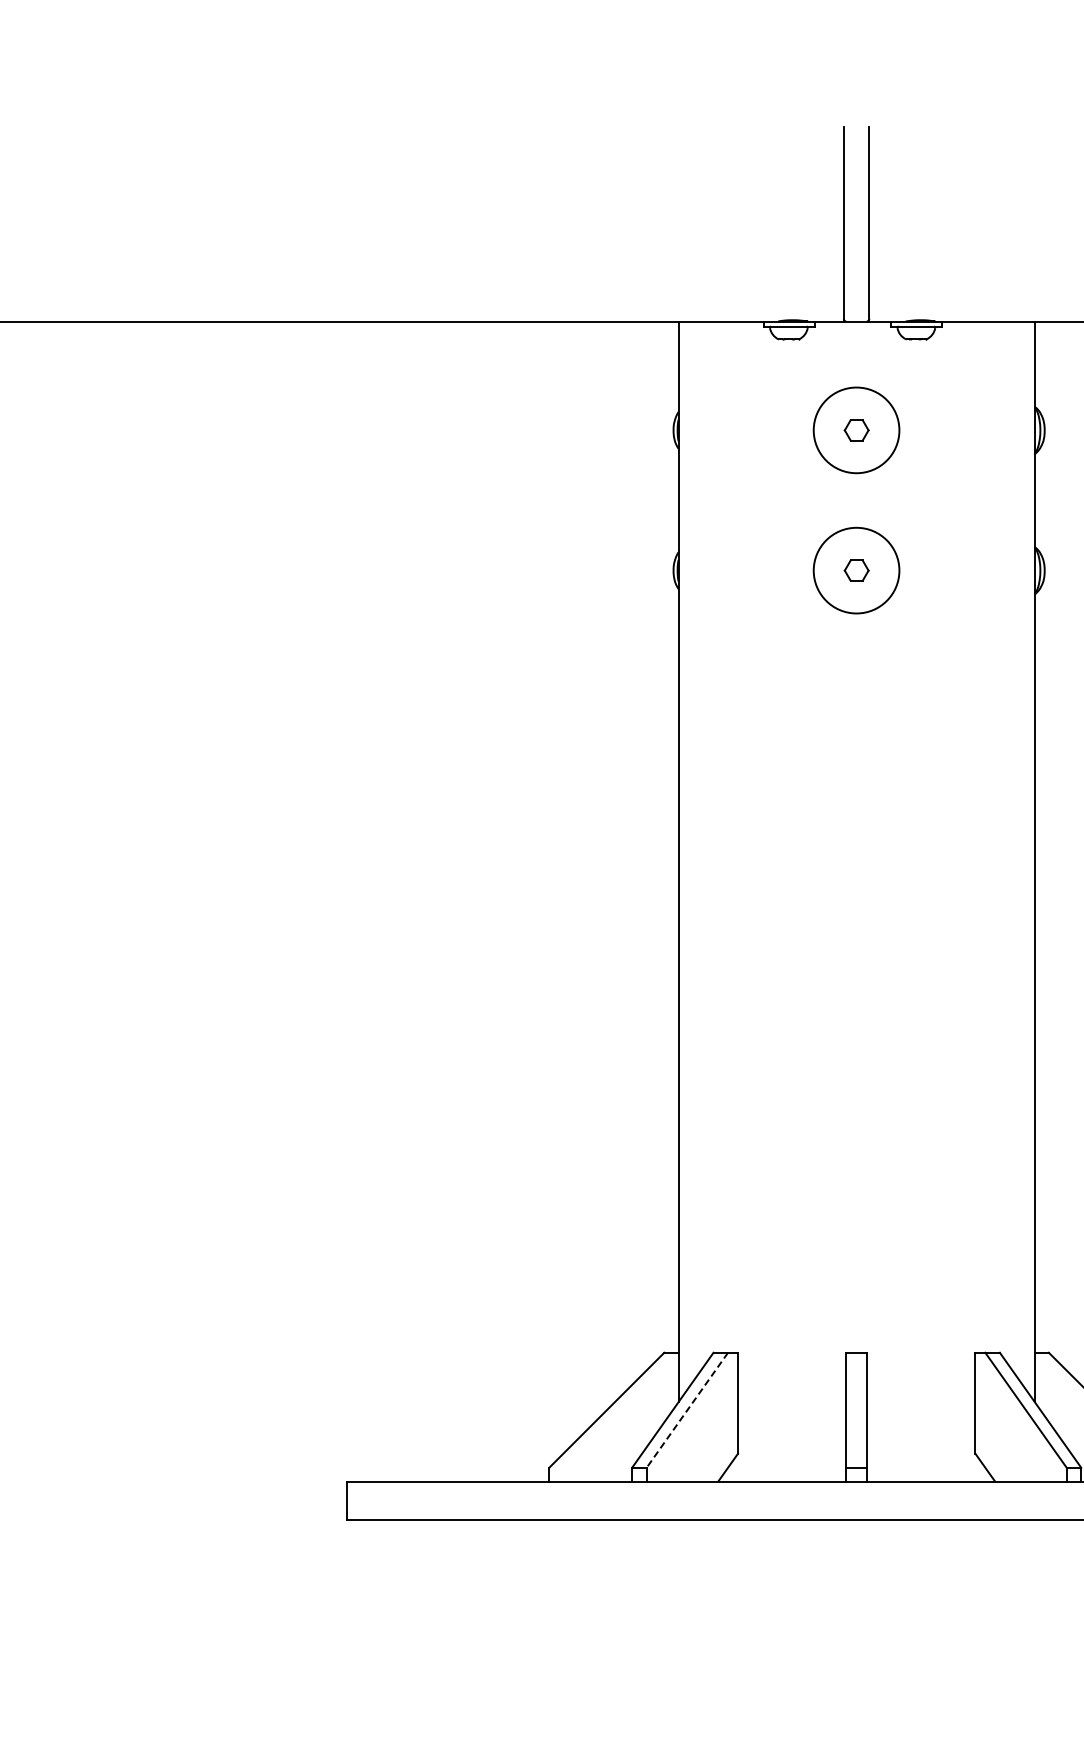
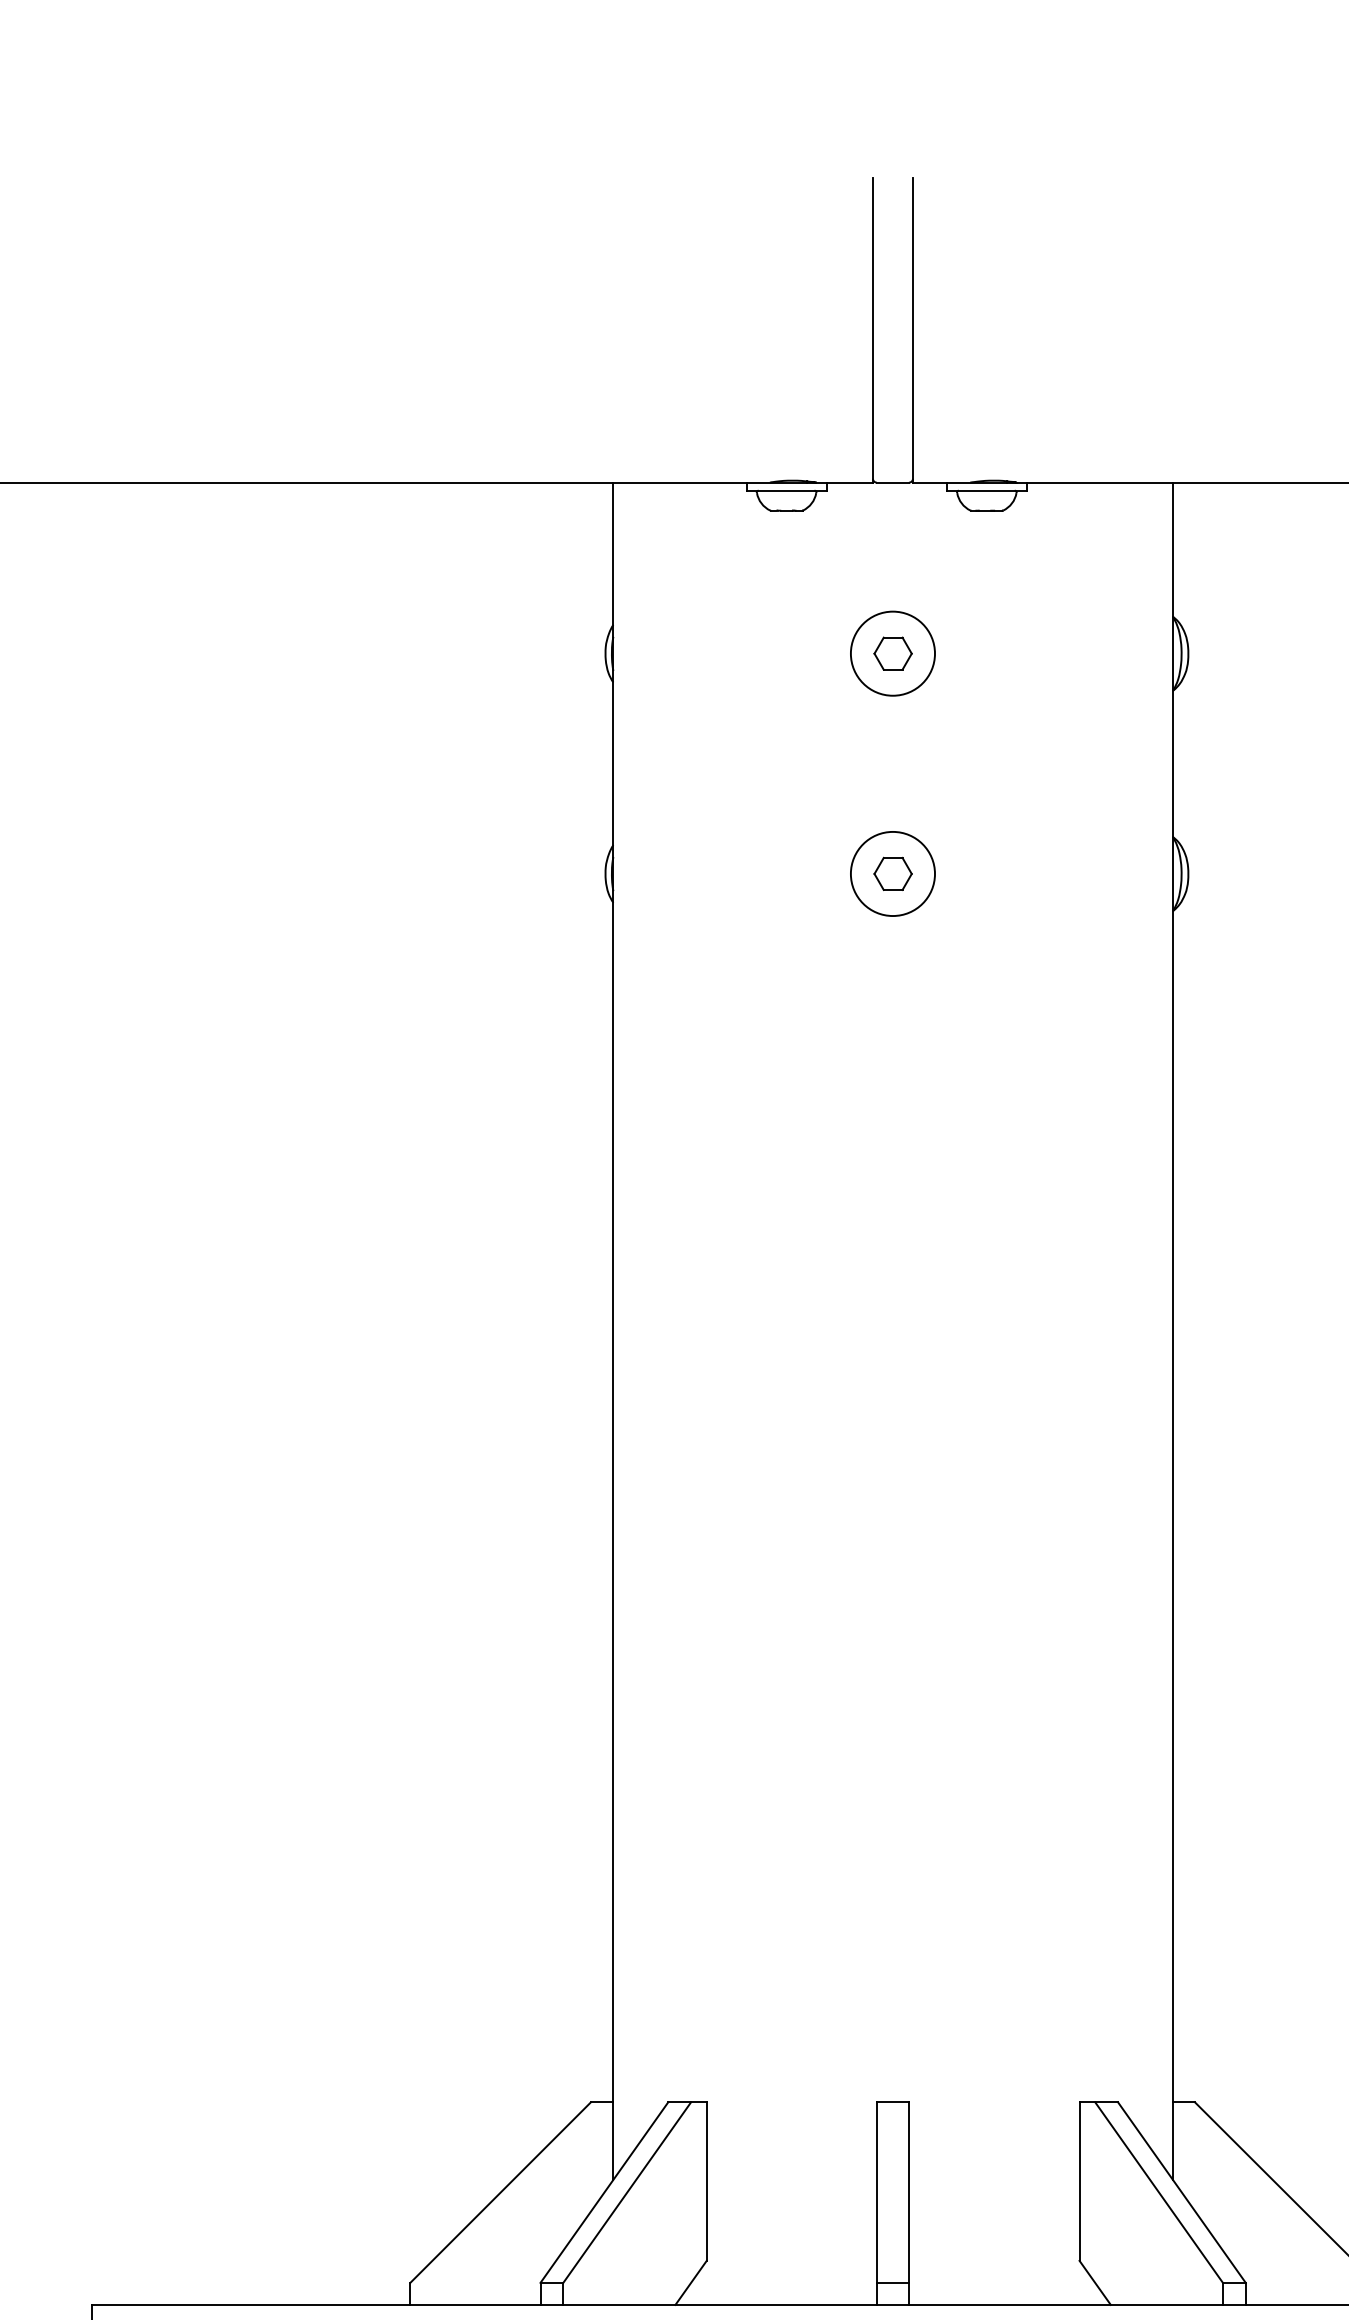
circle: (856, 430) -> (892, 653), size x0.62
circle: (856, 570) -> (892, 873), size x0.62
line: (687, 1410) -> (627, 2192), dashed -> solid

